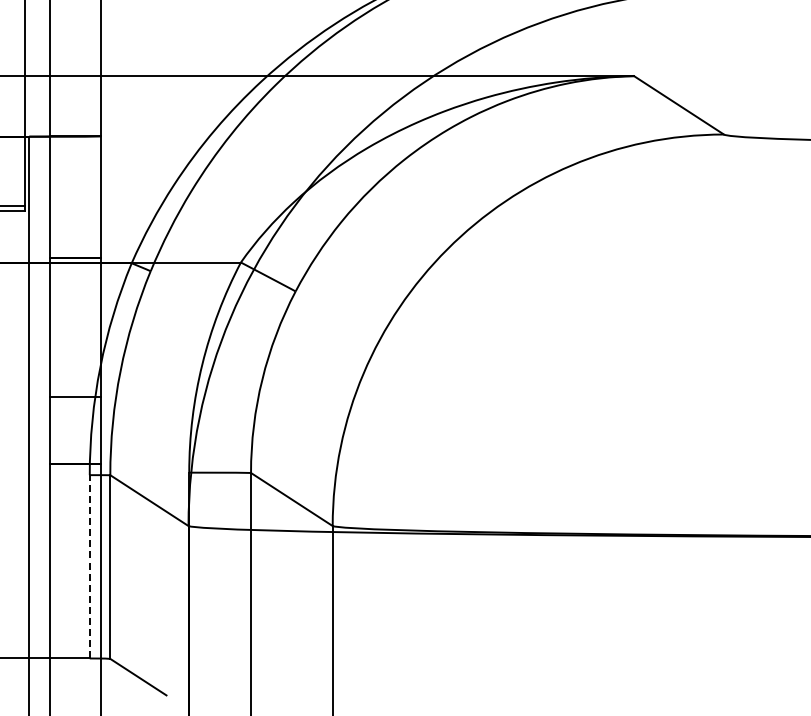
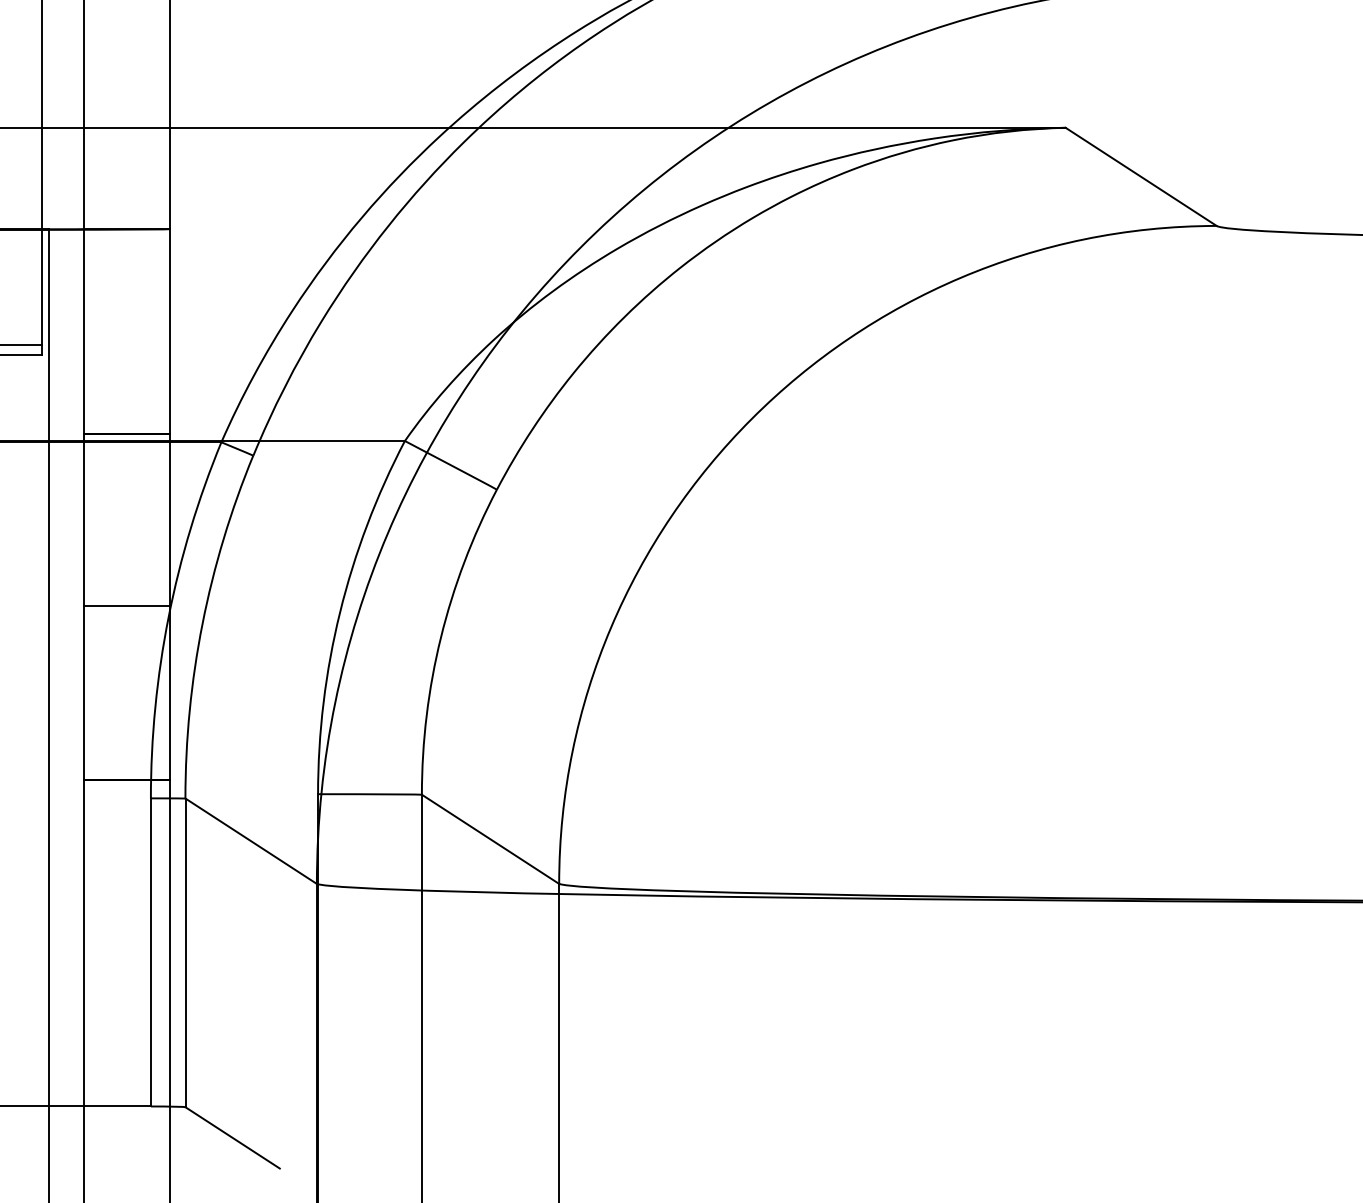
line: (75, 396) -> (126, 605), moved
line: (89, 566) -> (150, 951), dashed -> solid

